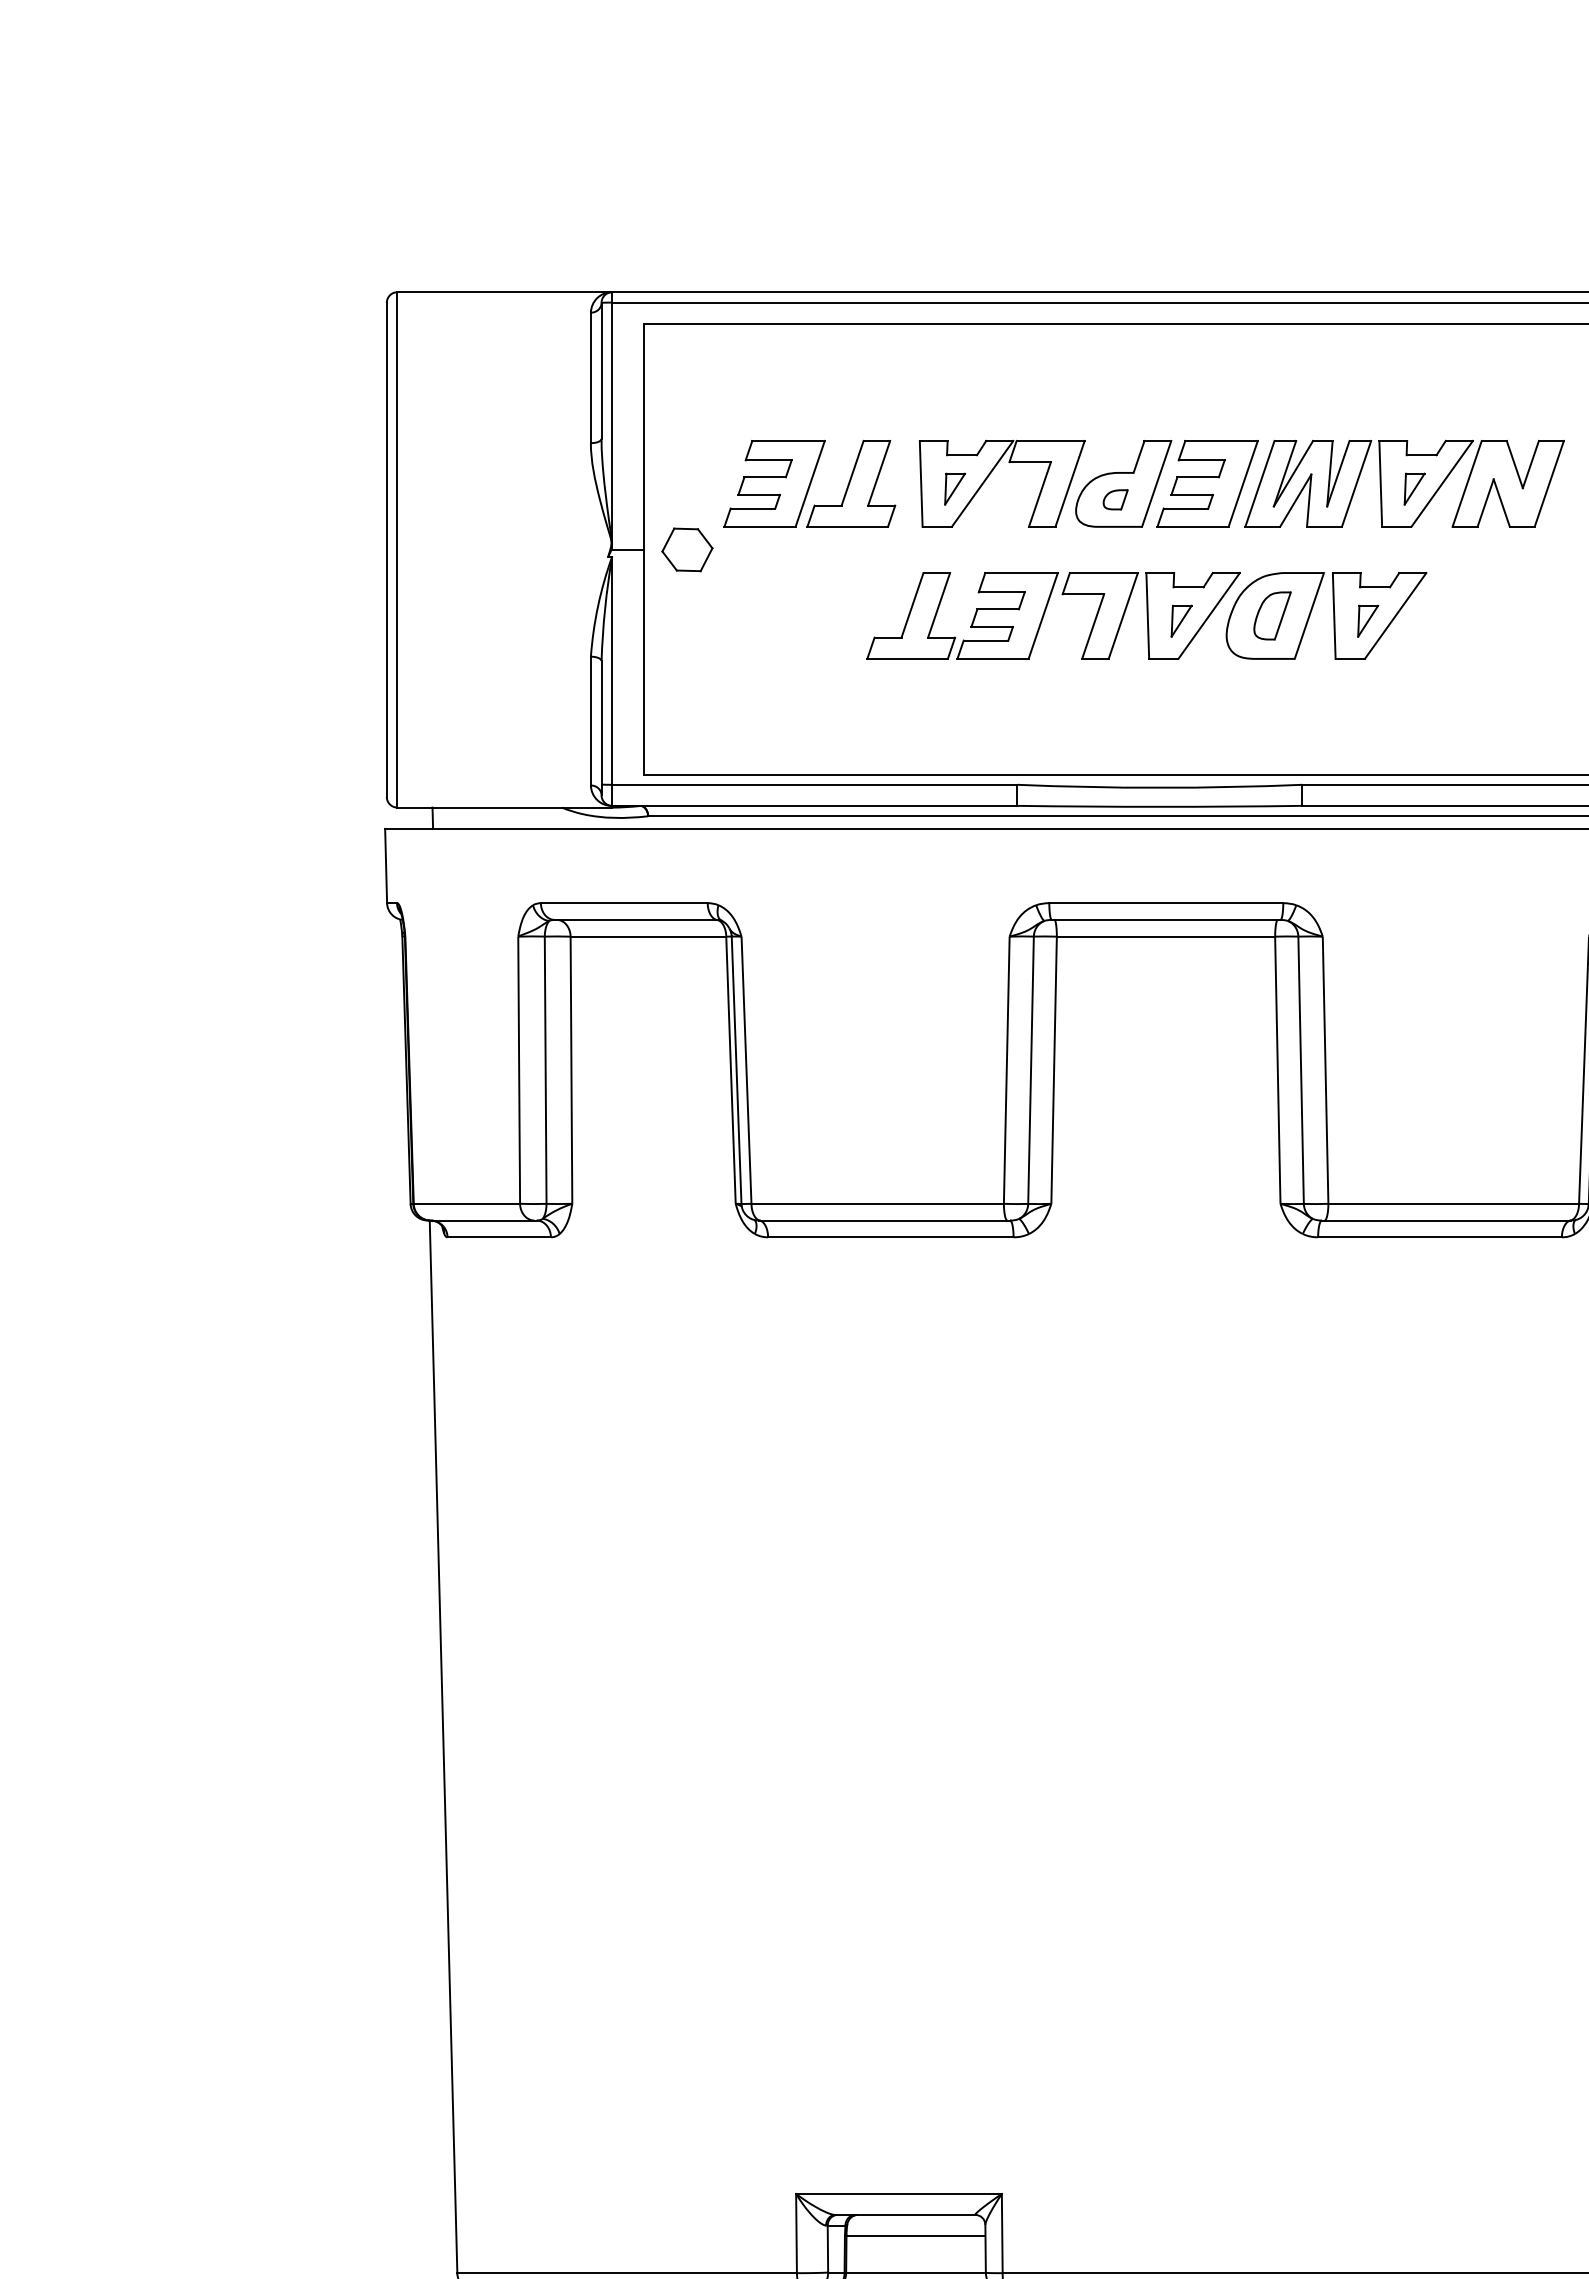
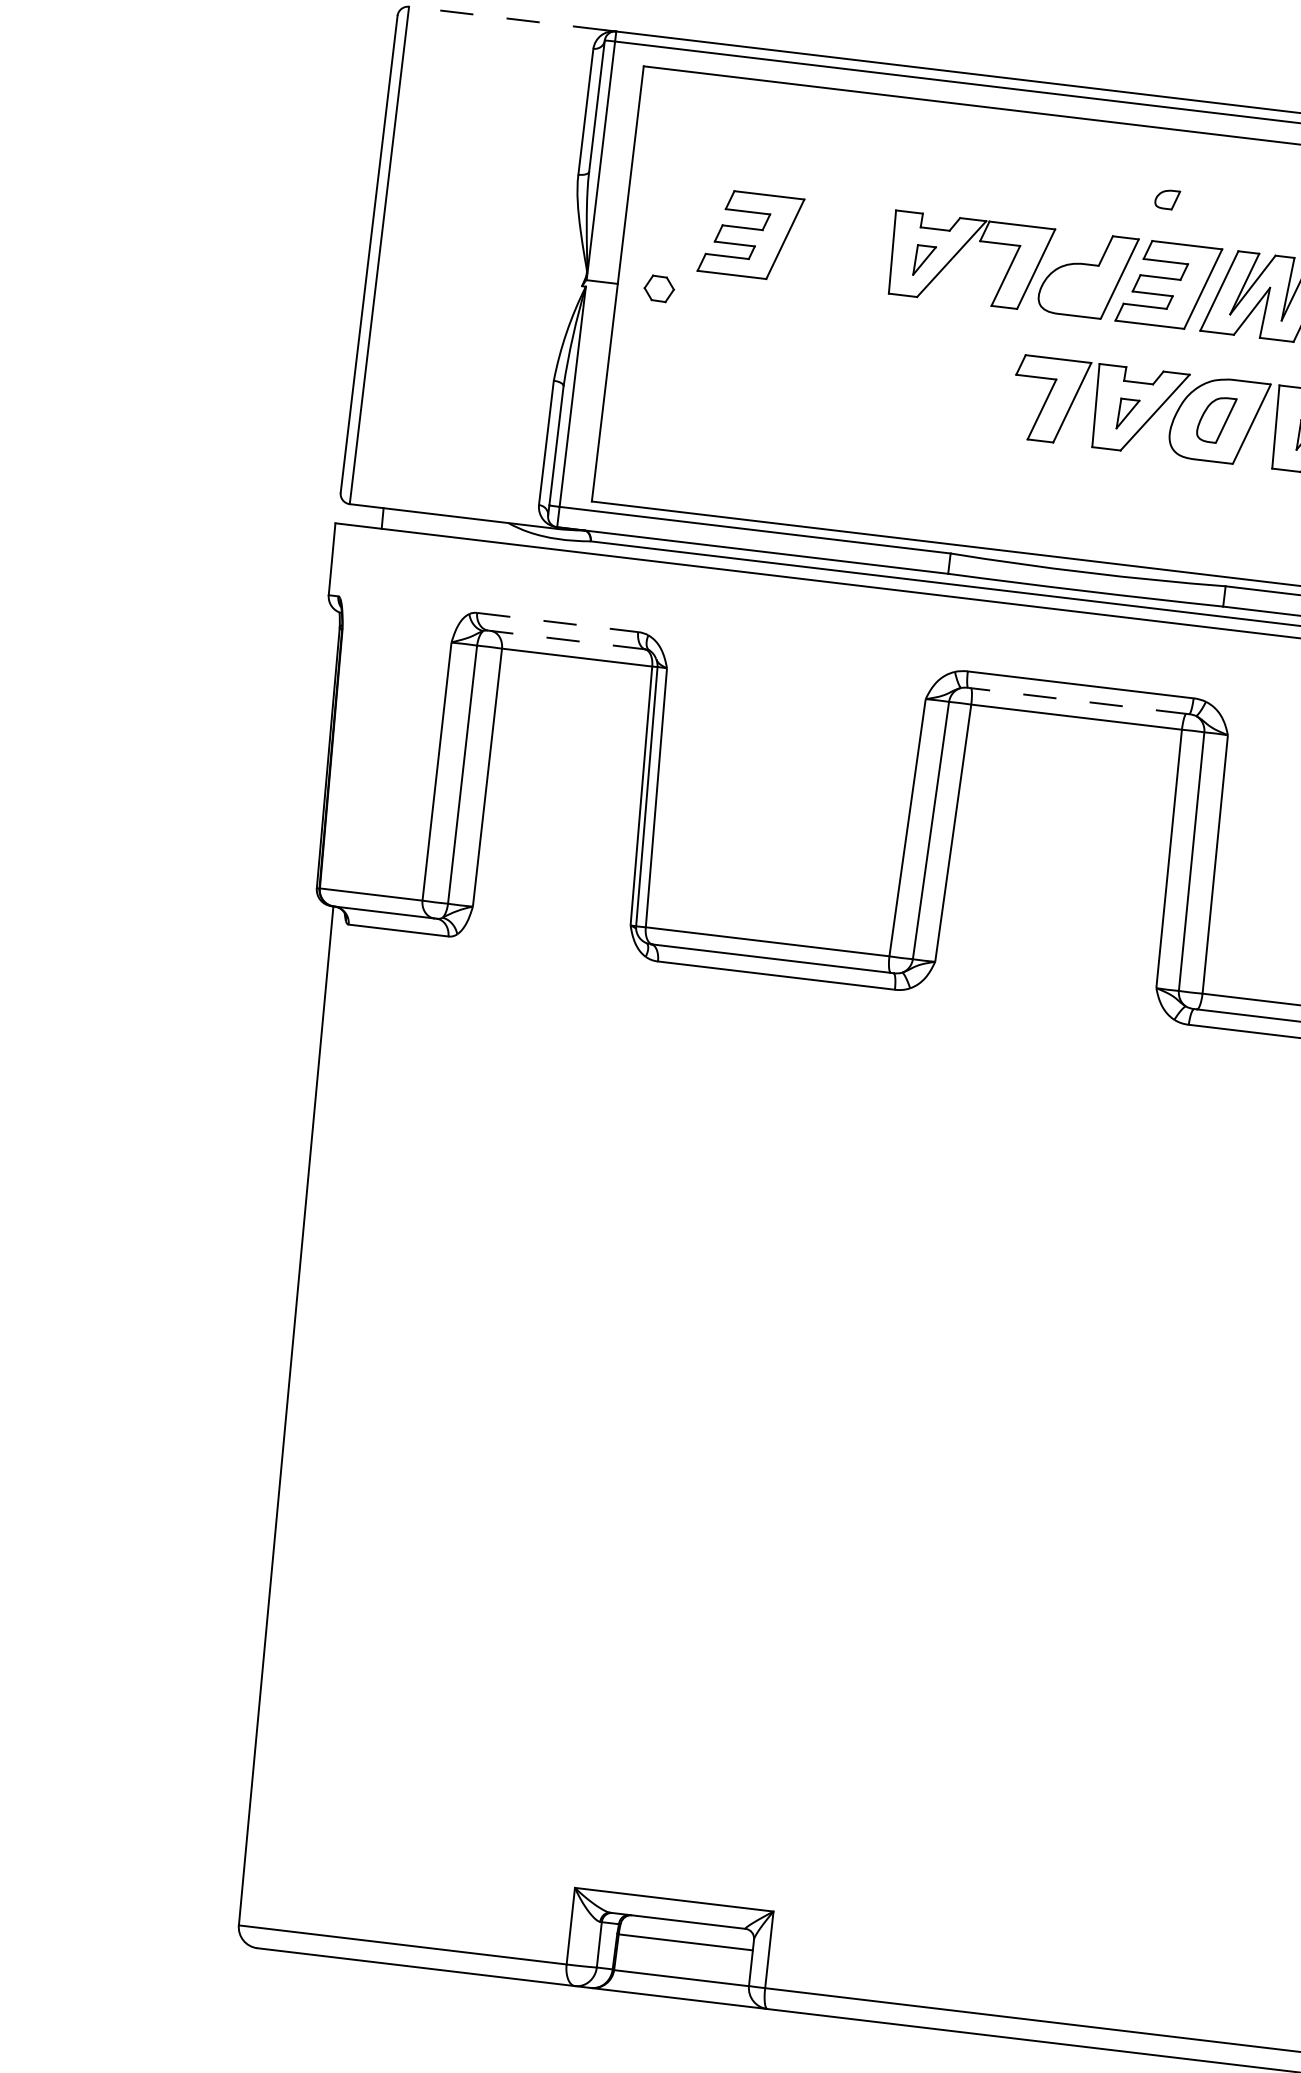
line: (499, 292) -> (507, 18), solid -> dashed
part: (851, 483) -> (825, 243), removed
part: (1115, 499) -> (1167, 199), moved
part: (687, 549) -> (659, 288), size x0.6
part: (973, 617) -> (927, 386), removed
line: (624, 903) -> (557, 622), solid -> dashed
line: (636, 919) -> (567, 639), solid -> dashed
line: (1165, 919) -> (1078, 700), solid -> dashed

